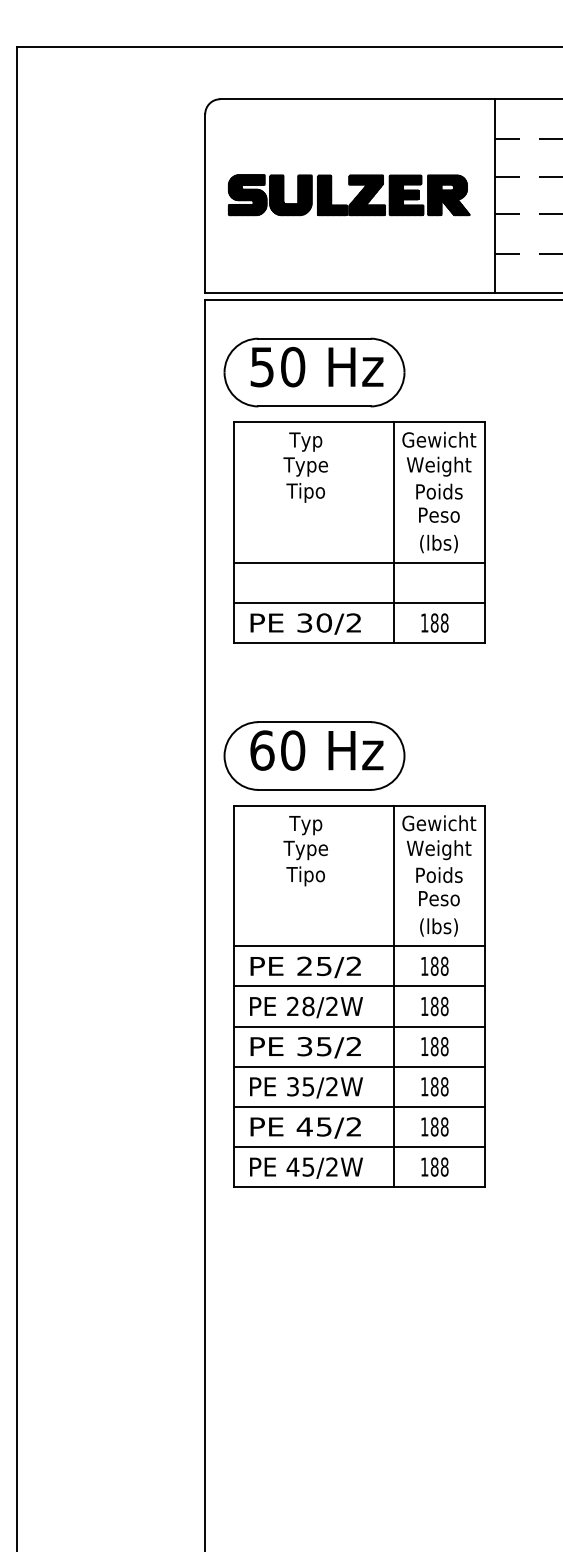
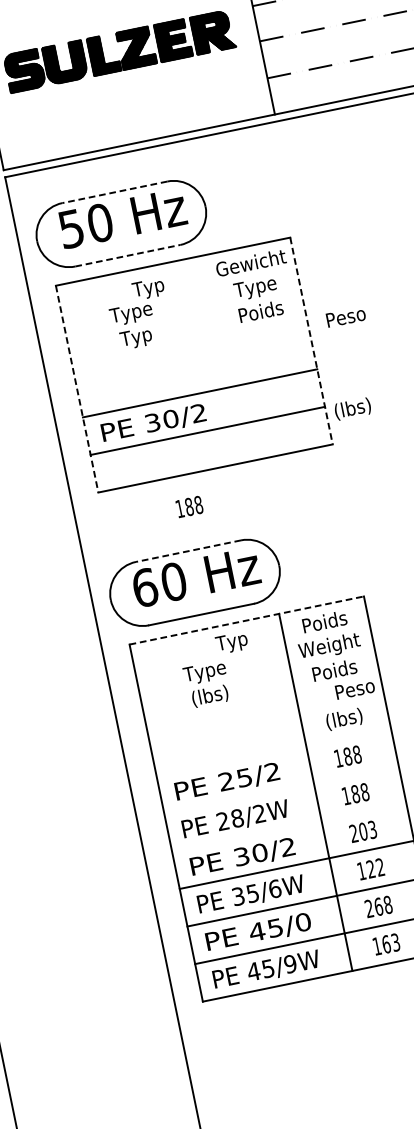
line: (314, 338) -> (114, 192), solid -> dashed
line: (315, 406) -> (128, 255), solid -> dashed
text: (305, 441) -> (148, 288), moved
text: (438, 466) -> (255, 288), Weight -> Type
text: (305, 492) -> (135, 337), Tipo -> Typ
text: (439, 514) -> (346, 316), moved
line: (394, 532) -> (226, 358), removed
line: (234, 533) -> (77, 389), solid -> dashed
line: (484, 533) -> (311, 341), solid -> dashed
text: (438, 543) -> (352, 408), moved
text: (434, 622) -> (189, 506), moved
text: (305, 623) -> (153, 423), moved
line: (314, 722) -> (188, 551), solid -> dashed
line: (360, 805) -> (247, 620), solid -> dashed
text: (439, 823) -> (324, 621), Gewicht -> Poids
text: (305, 825) -> (231, 643), moved
text: (305, 876) -> (209, 697), Tipo -> (lbs)
text: (439, 898) -> (355, 688), moved
line: (359, 946) -> (273, 752), removed
line: (359, 986) -> (281, 789), removed
line: (359, 1026) -> (289, 827), removed
text: (324, 1046) -> (260, 852), 35/2 -> 30/2
text: (434, 1046) -> (363, 831), 188 -> 203
text: (332, 1086) -> (275, 888), 35/2W -> 35/6W
text: (439, 1086) -> (375, 868), 188 -> 122
text: (353, 1126) -> (302, 922), 45/2 -> 45/0
text: (429, 1126) -> (373, 907), 188 -> 268
text: (332, 1166) -> (290, 963), 45/2W -> 45/9W
text: (439, 1166) -> (390, 942), 188 -> 163

